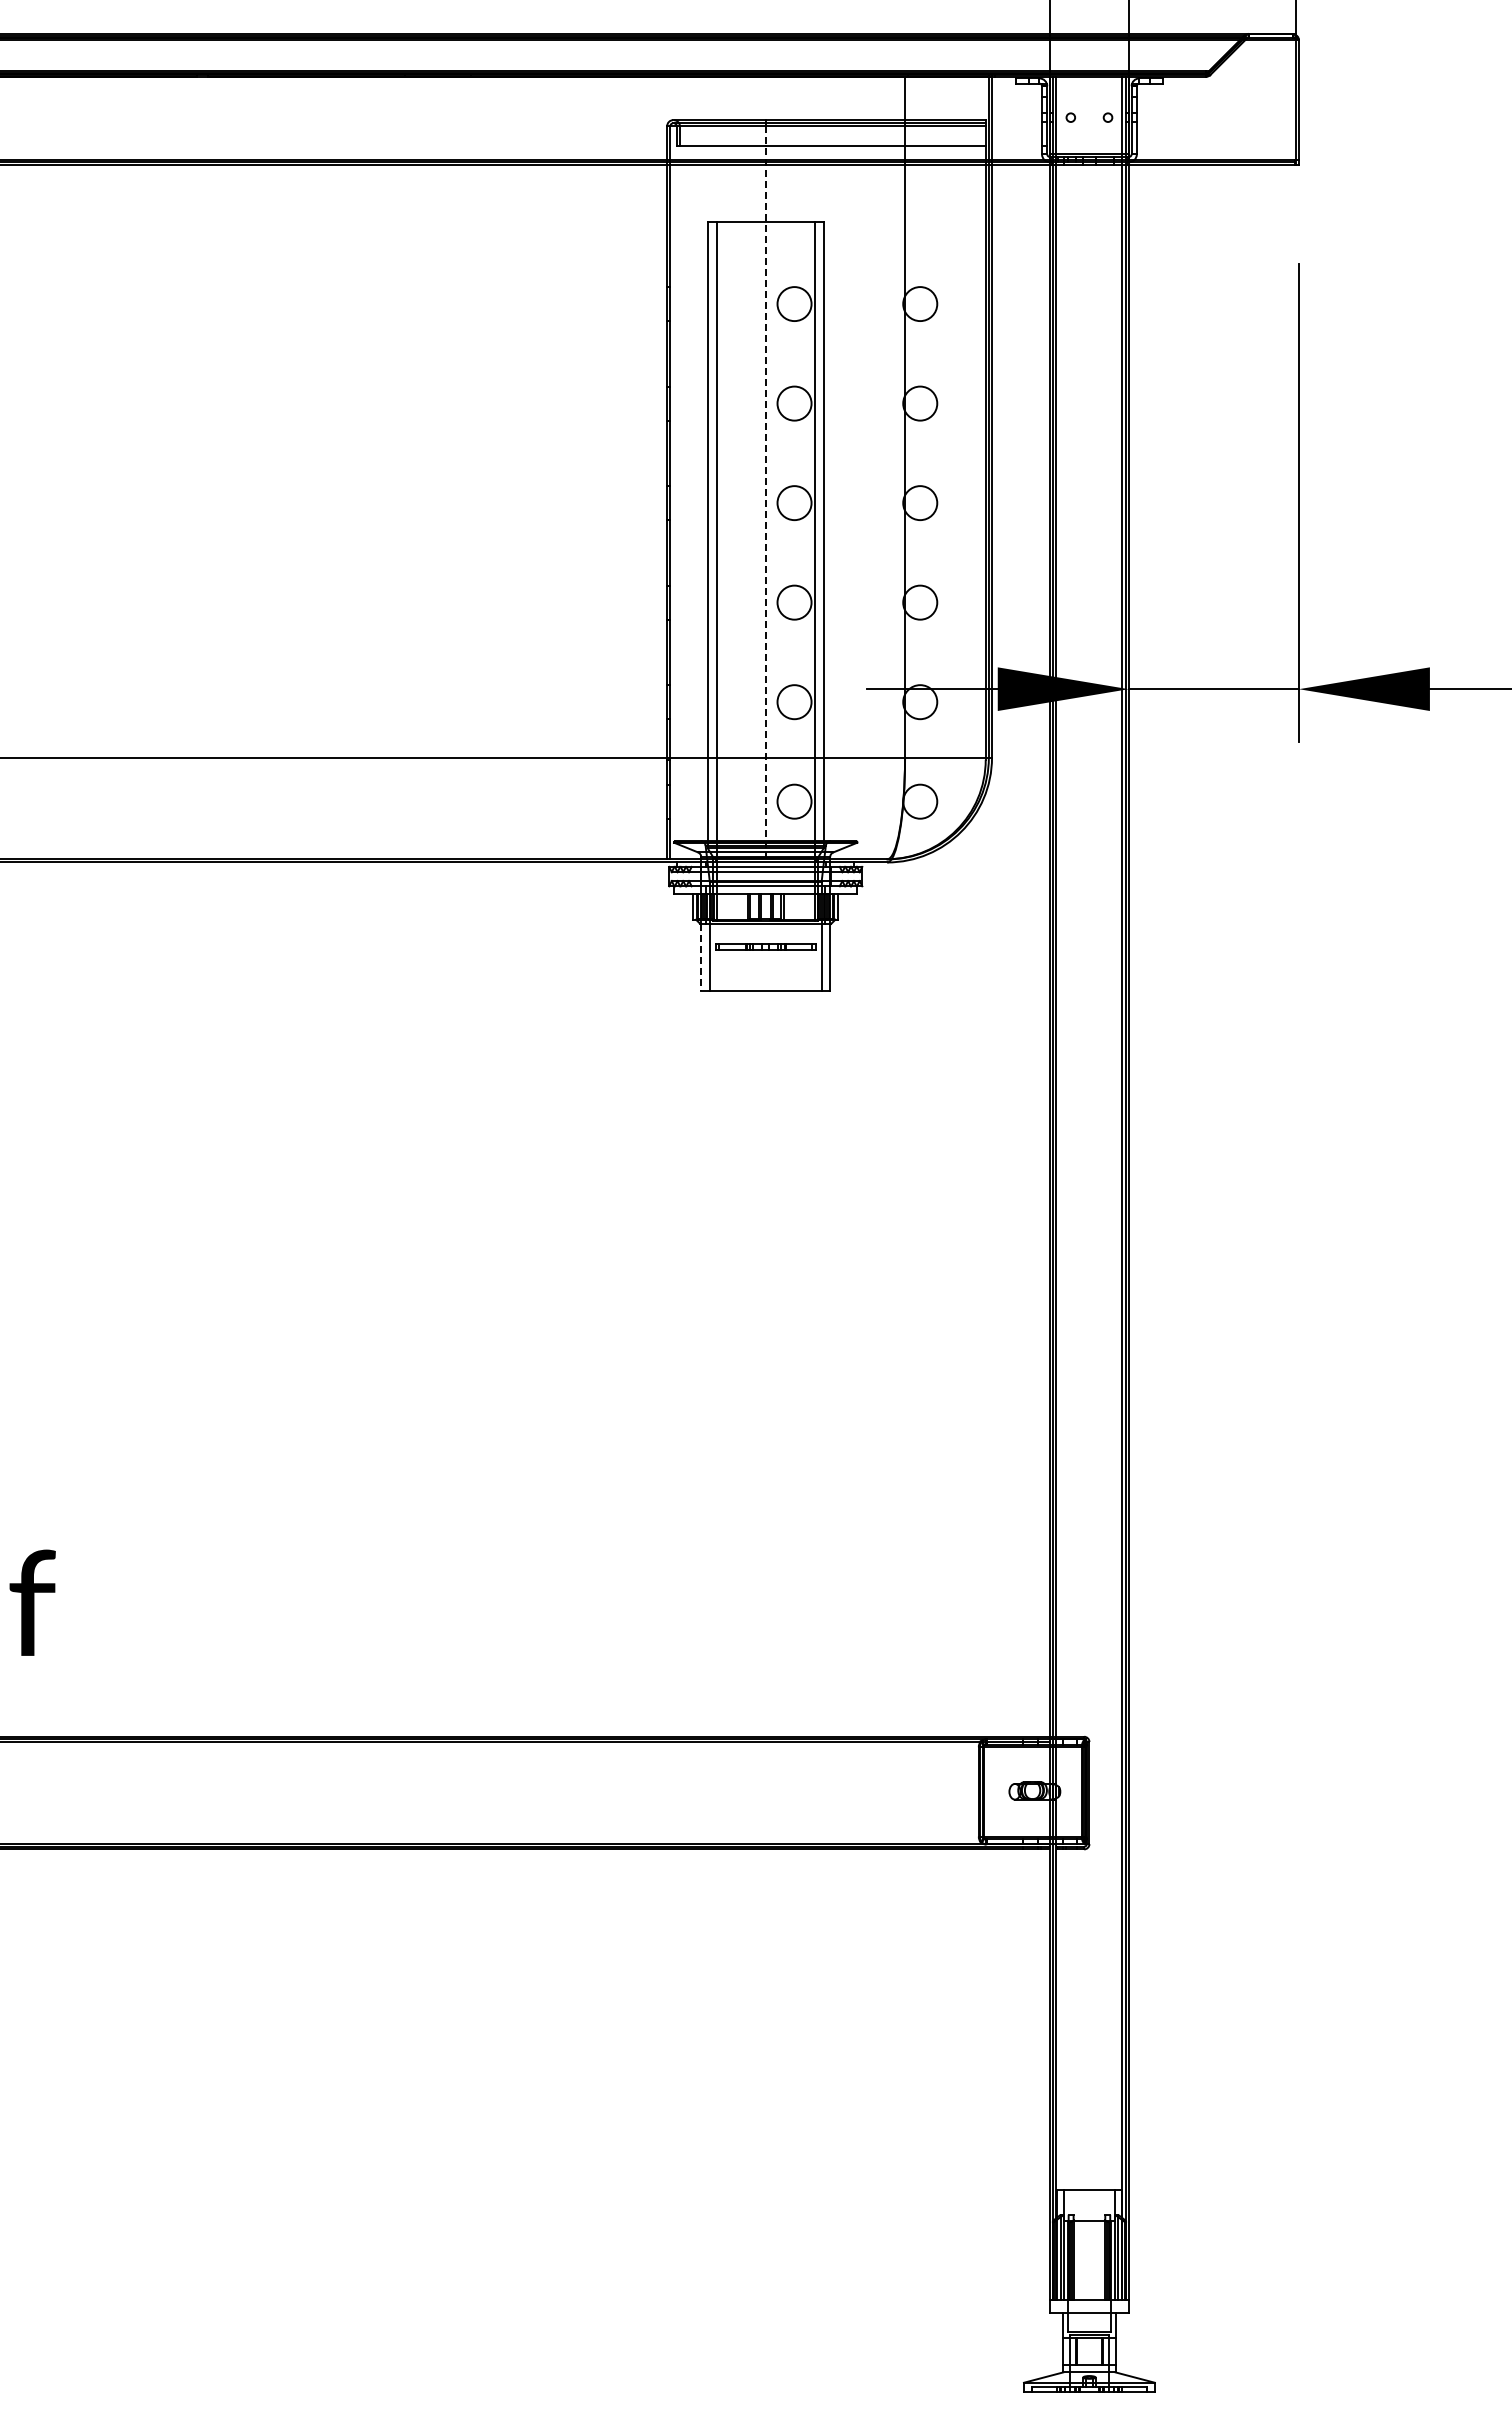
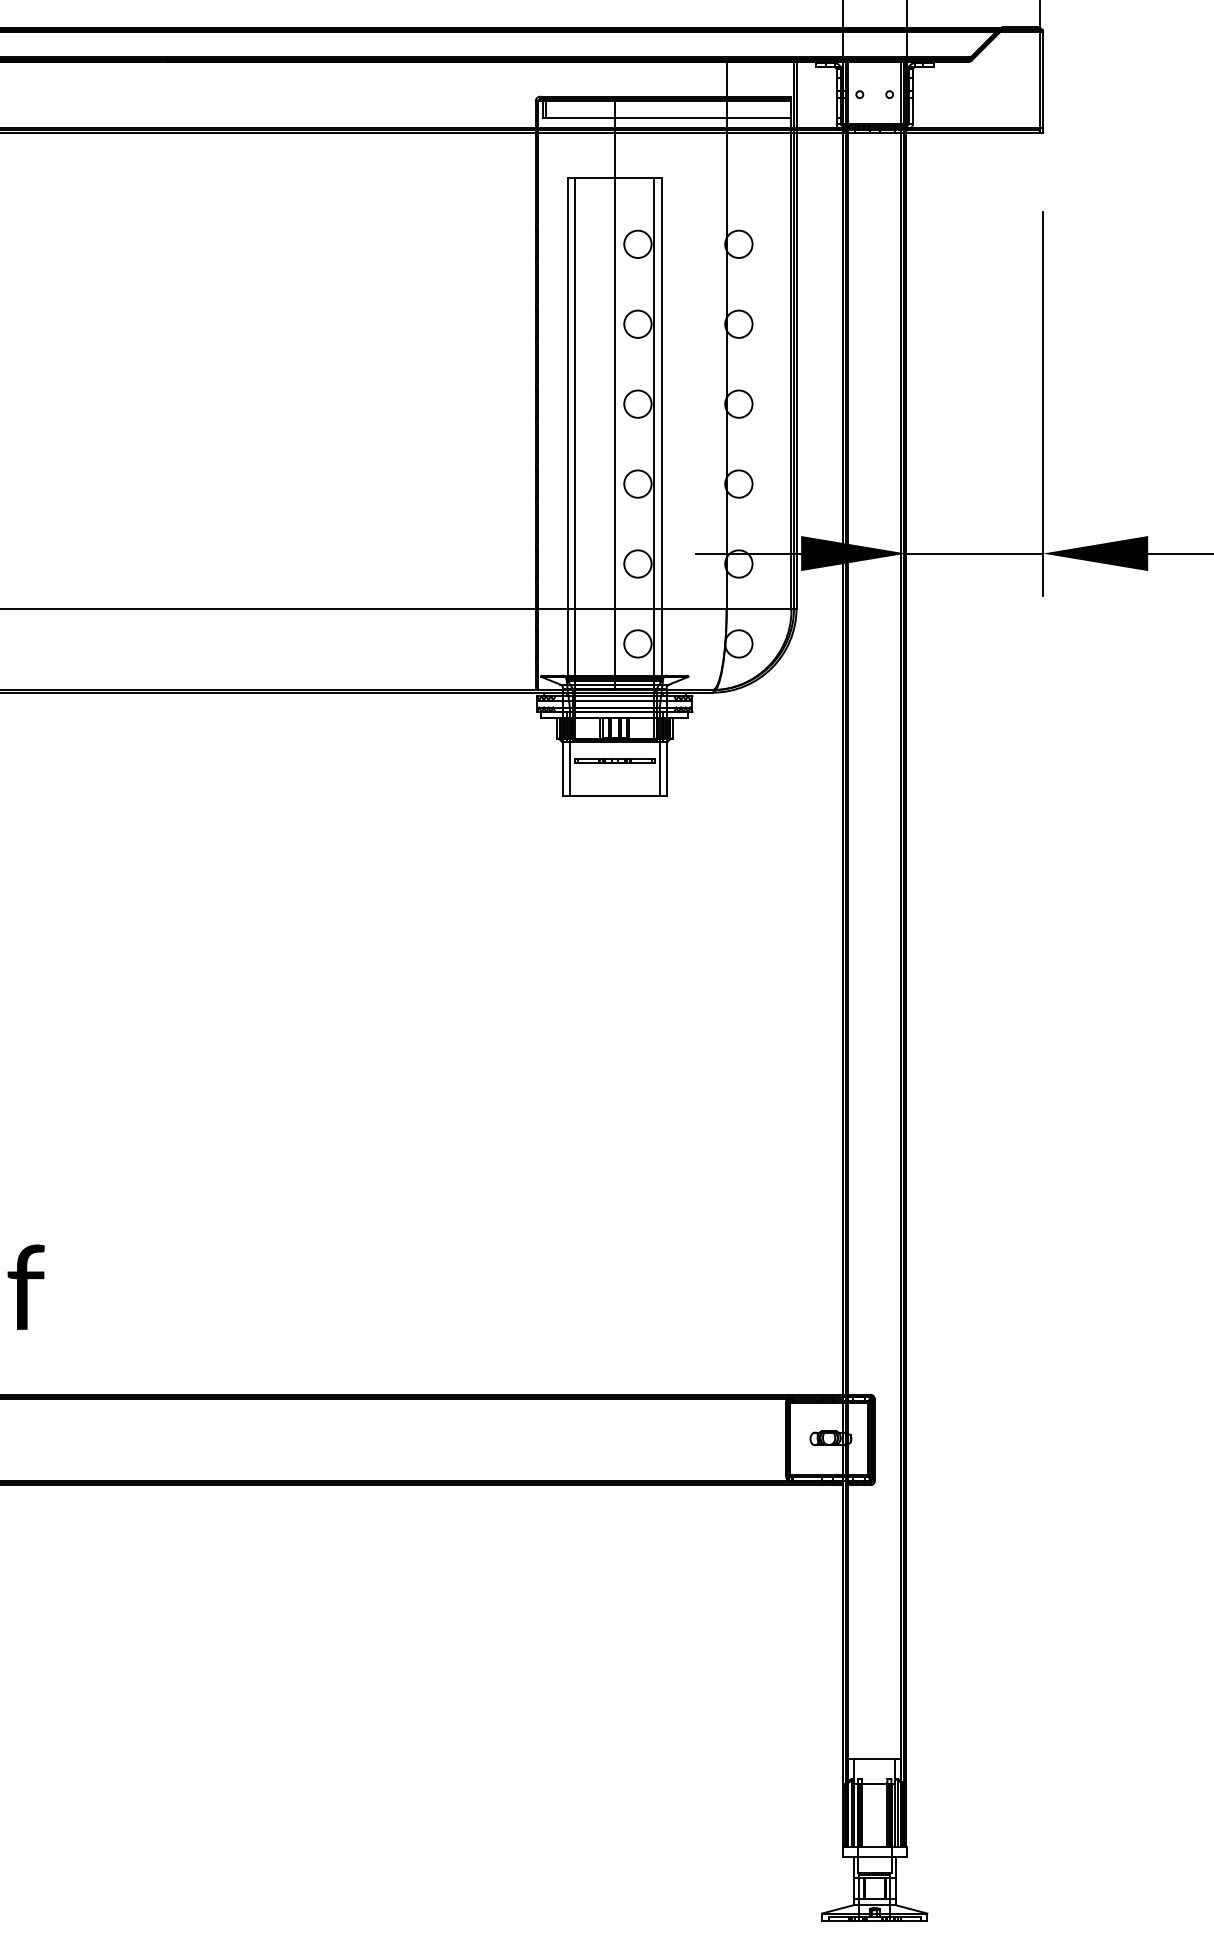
line: (765, 492) -> (614, 395), dashed -> solid
line: (701, 957) -> (563, 769), dashed -> solid

